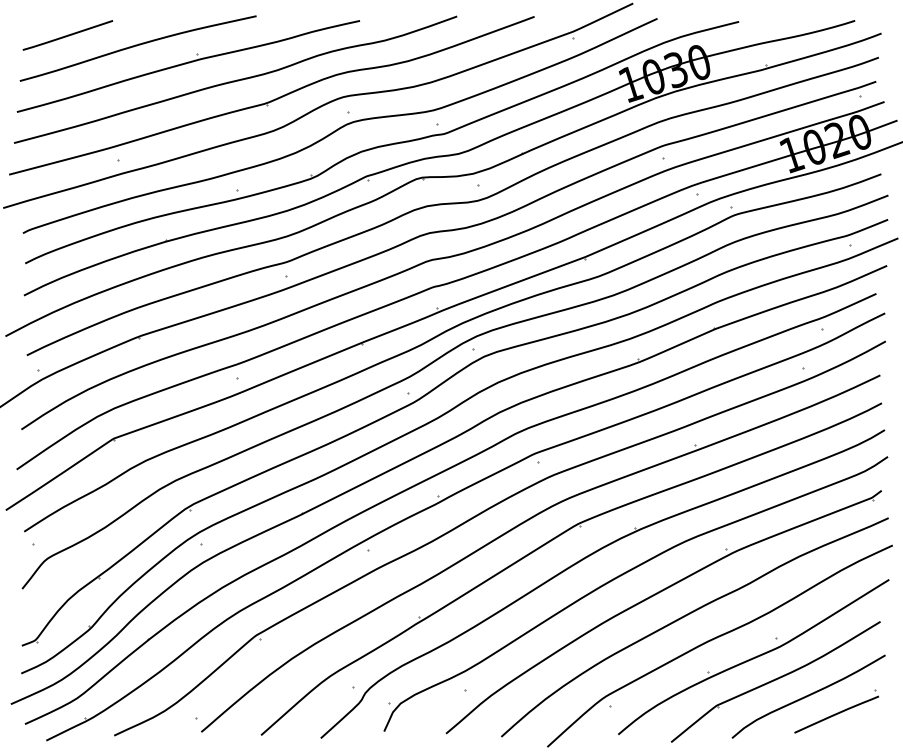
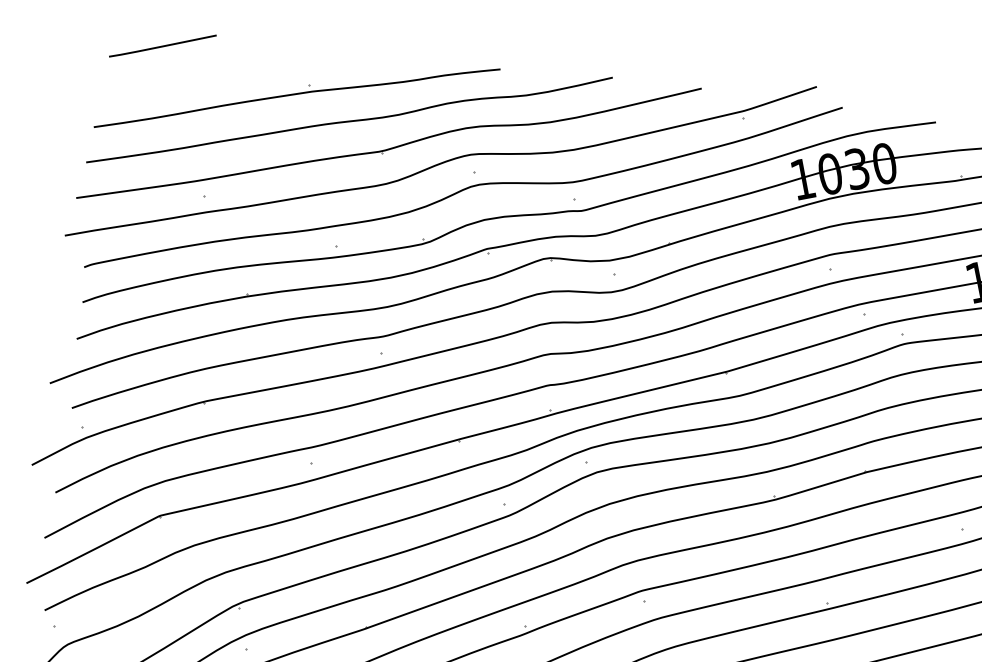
curve: (137, 46) -> (241, 68), removed

